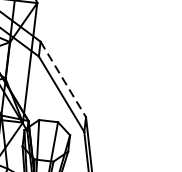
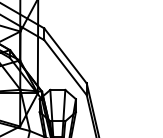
line: (63, 78) -> (65, 55), dashed -> solid

